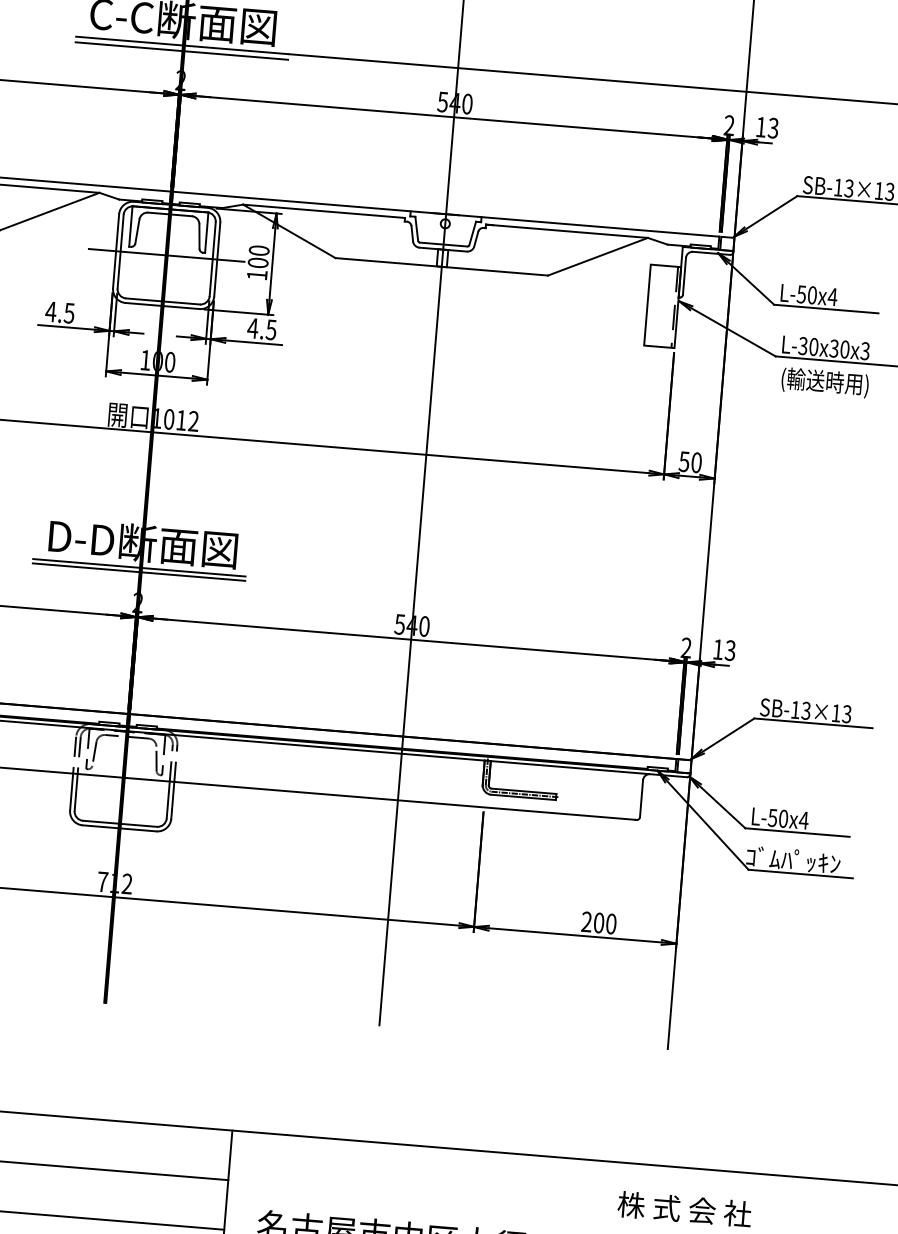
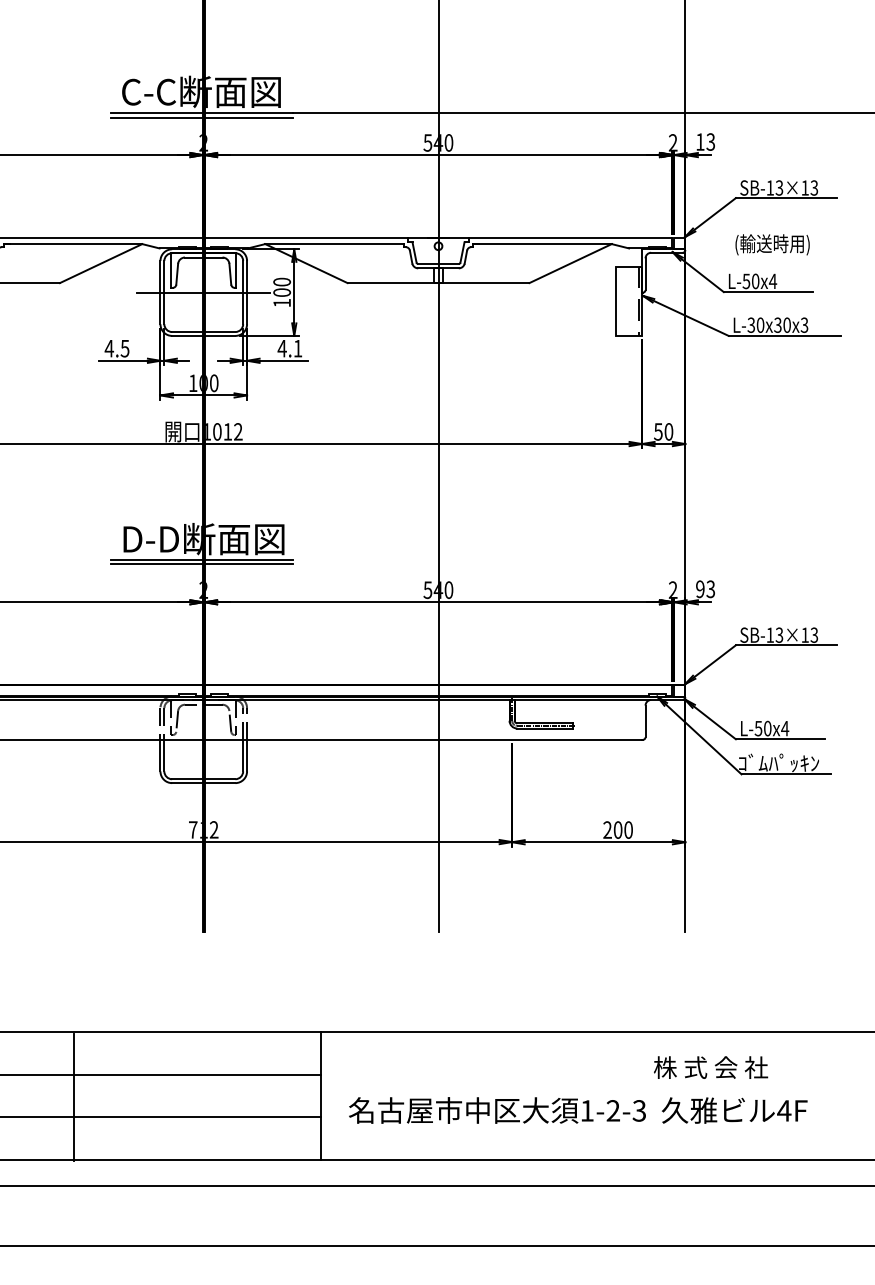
text: (270, 329) -> (297, 348), 4.5 -> 4.1
text: (825, 382) -> (772, 244), moved
text: (718, 649) -> (700, 589), 13 -> 93

